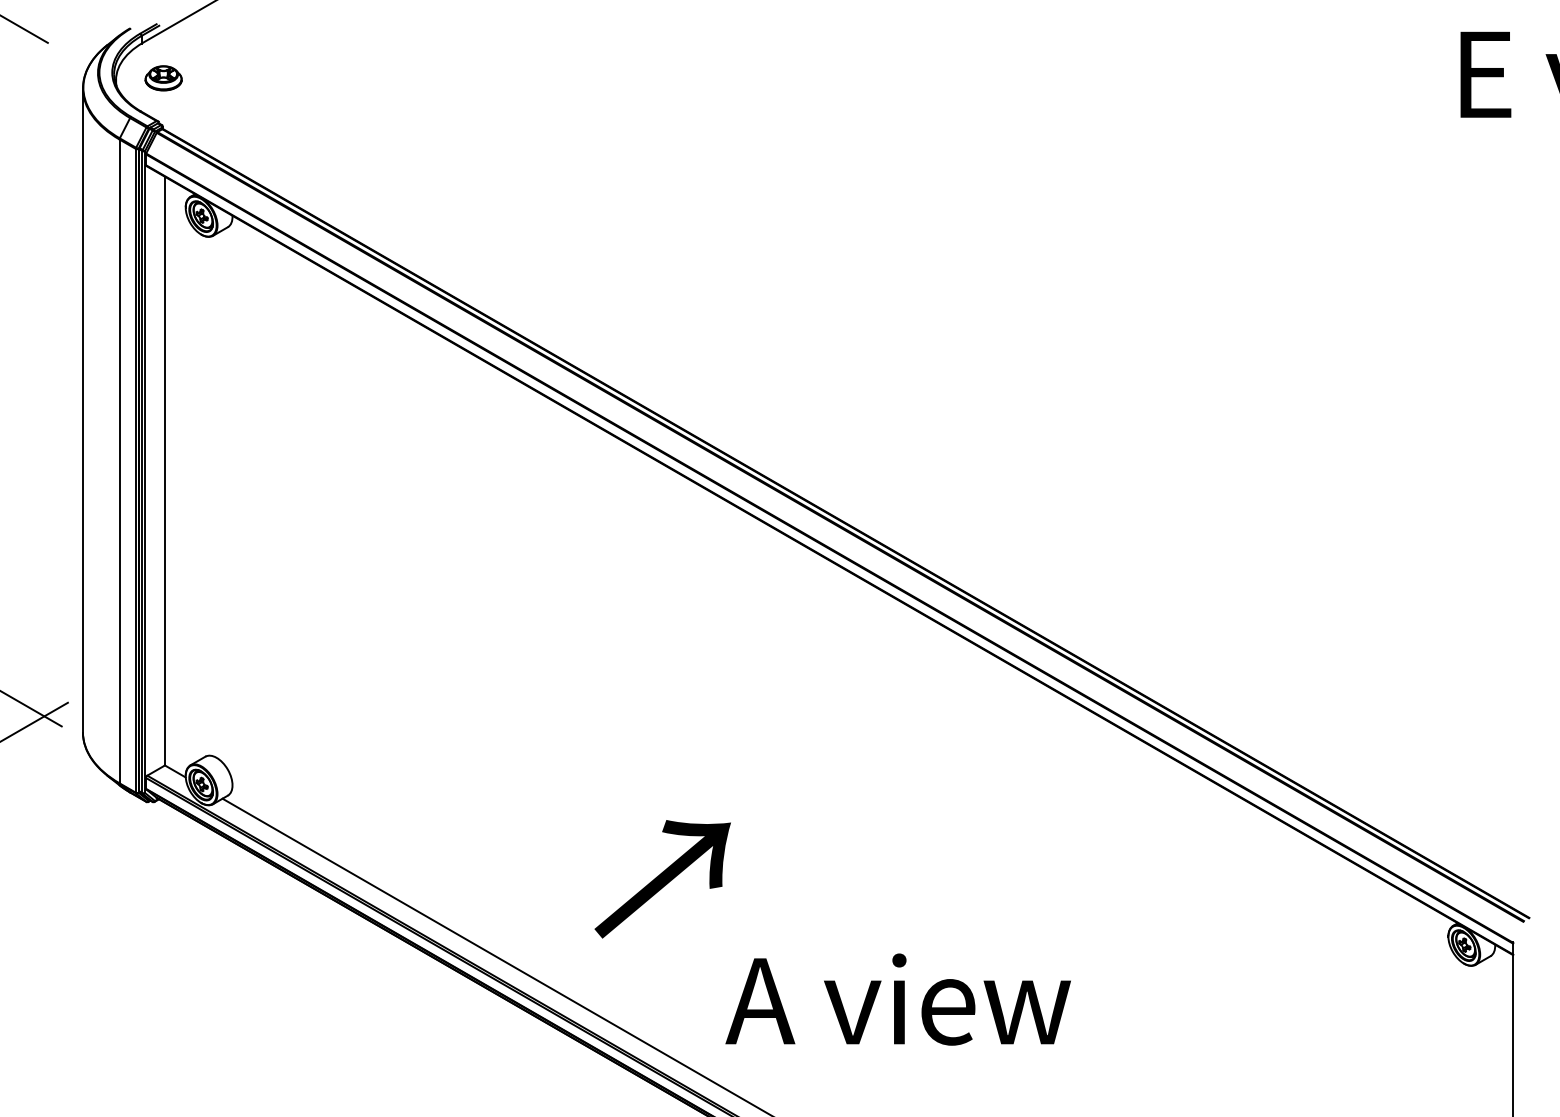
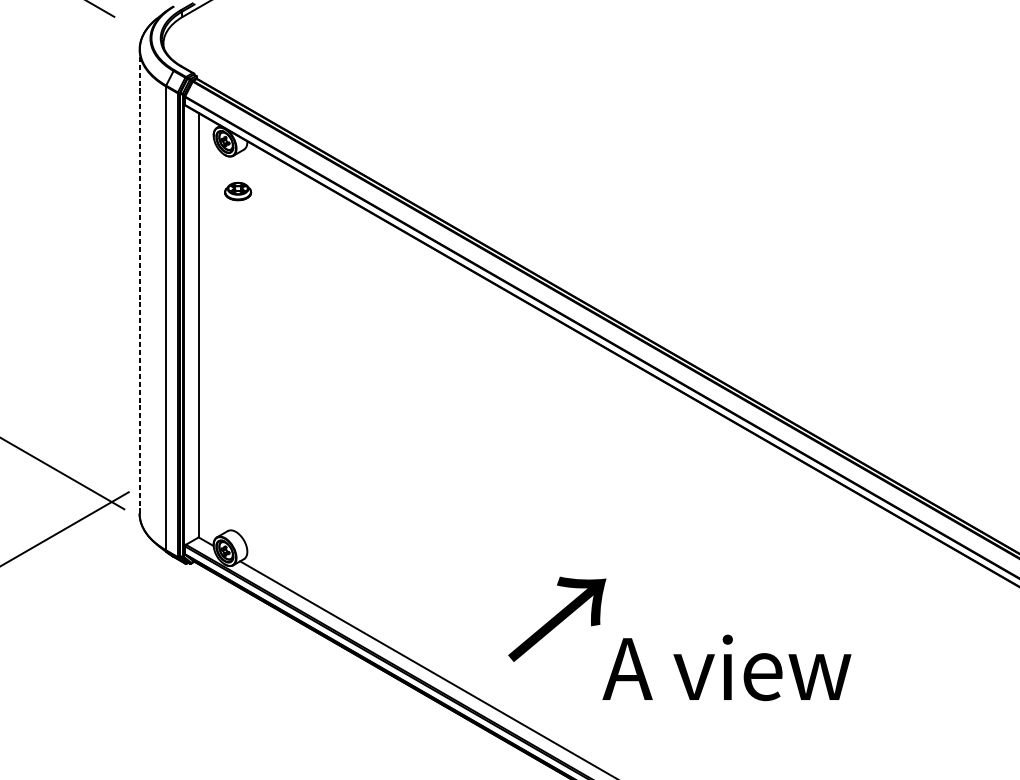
part: (163, 78) -> (237, 191), moved
line: (82, 410) -> (139, 281), solid -> dashed
text: (897, 999) -> (726, 667), moved

